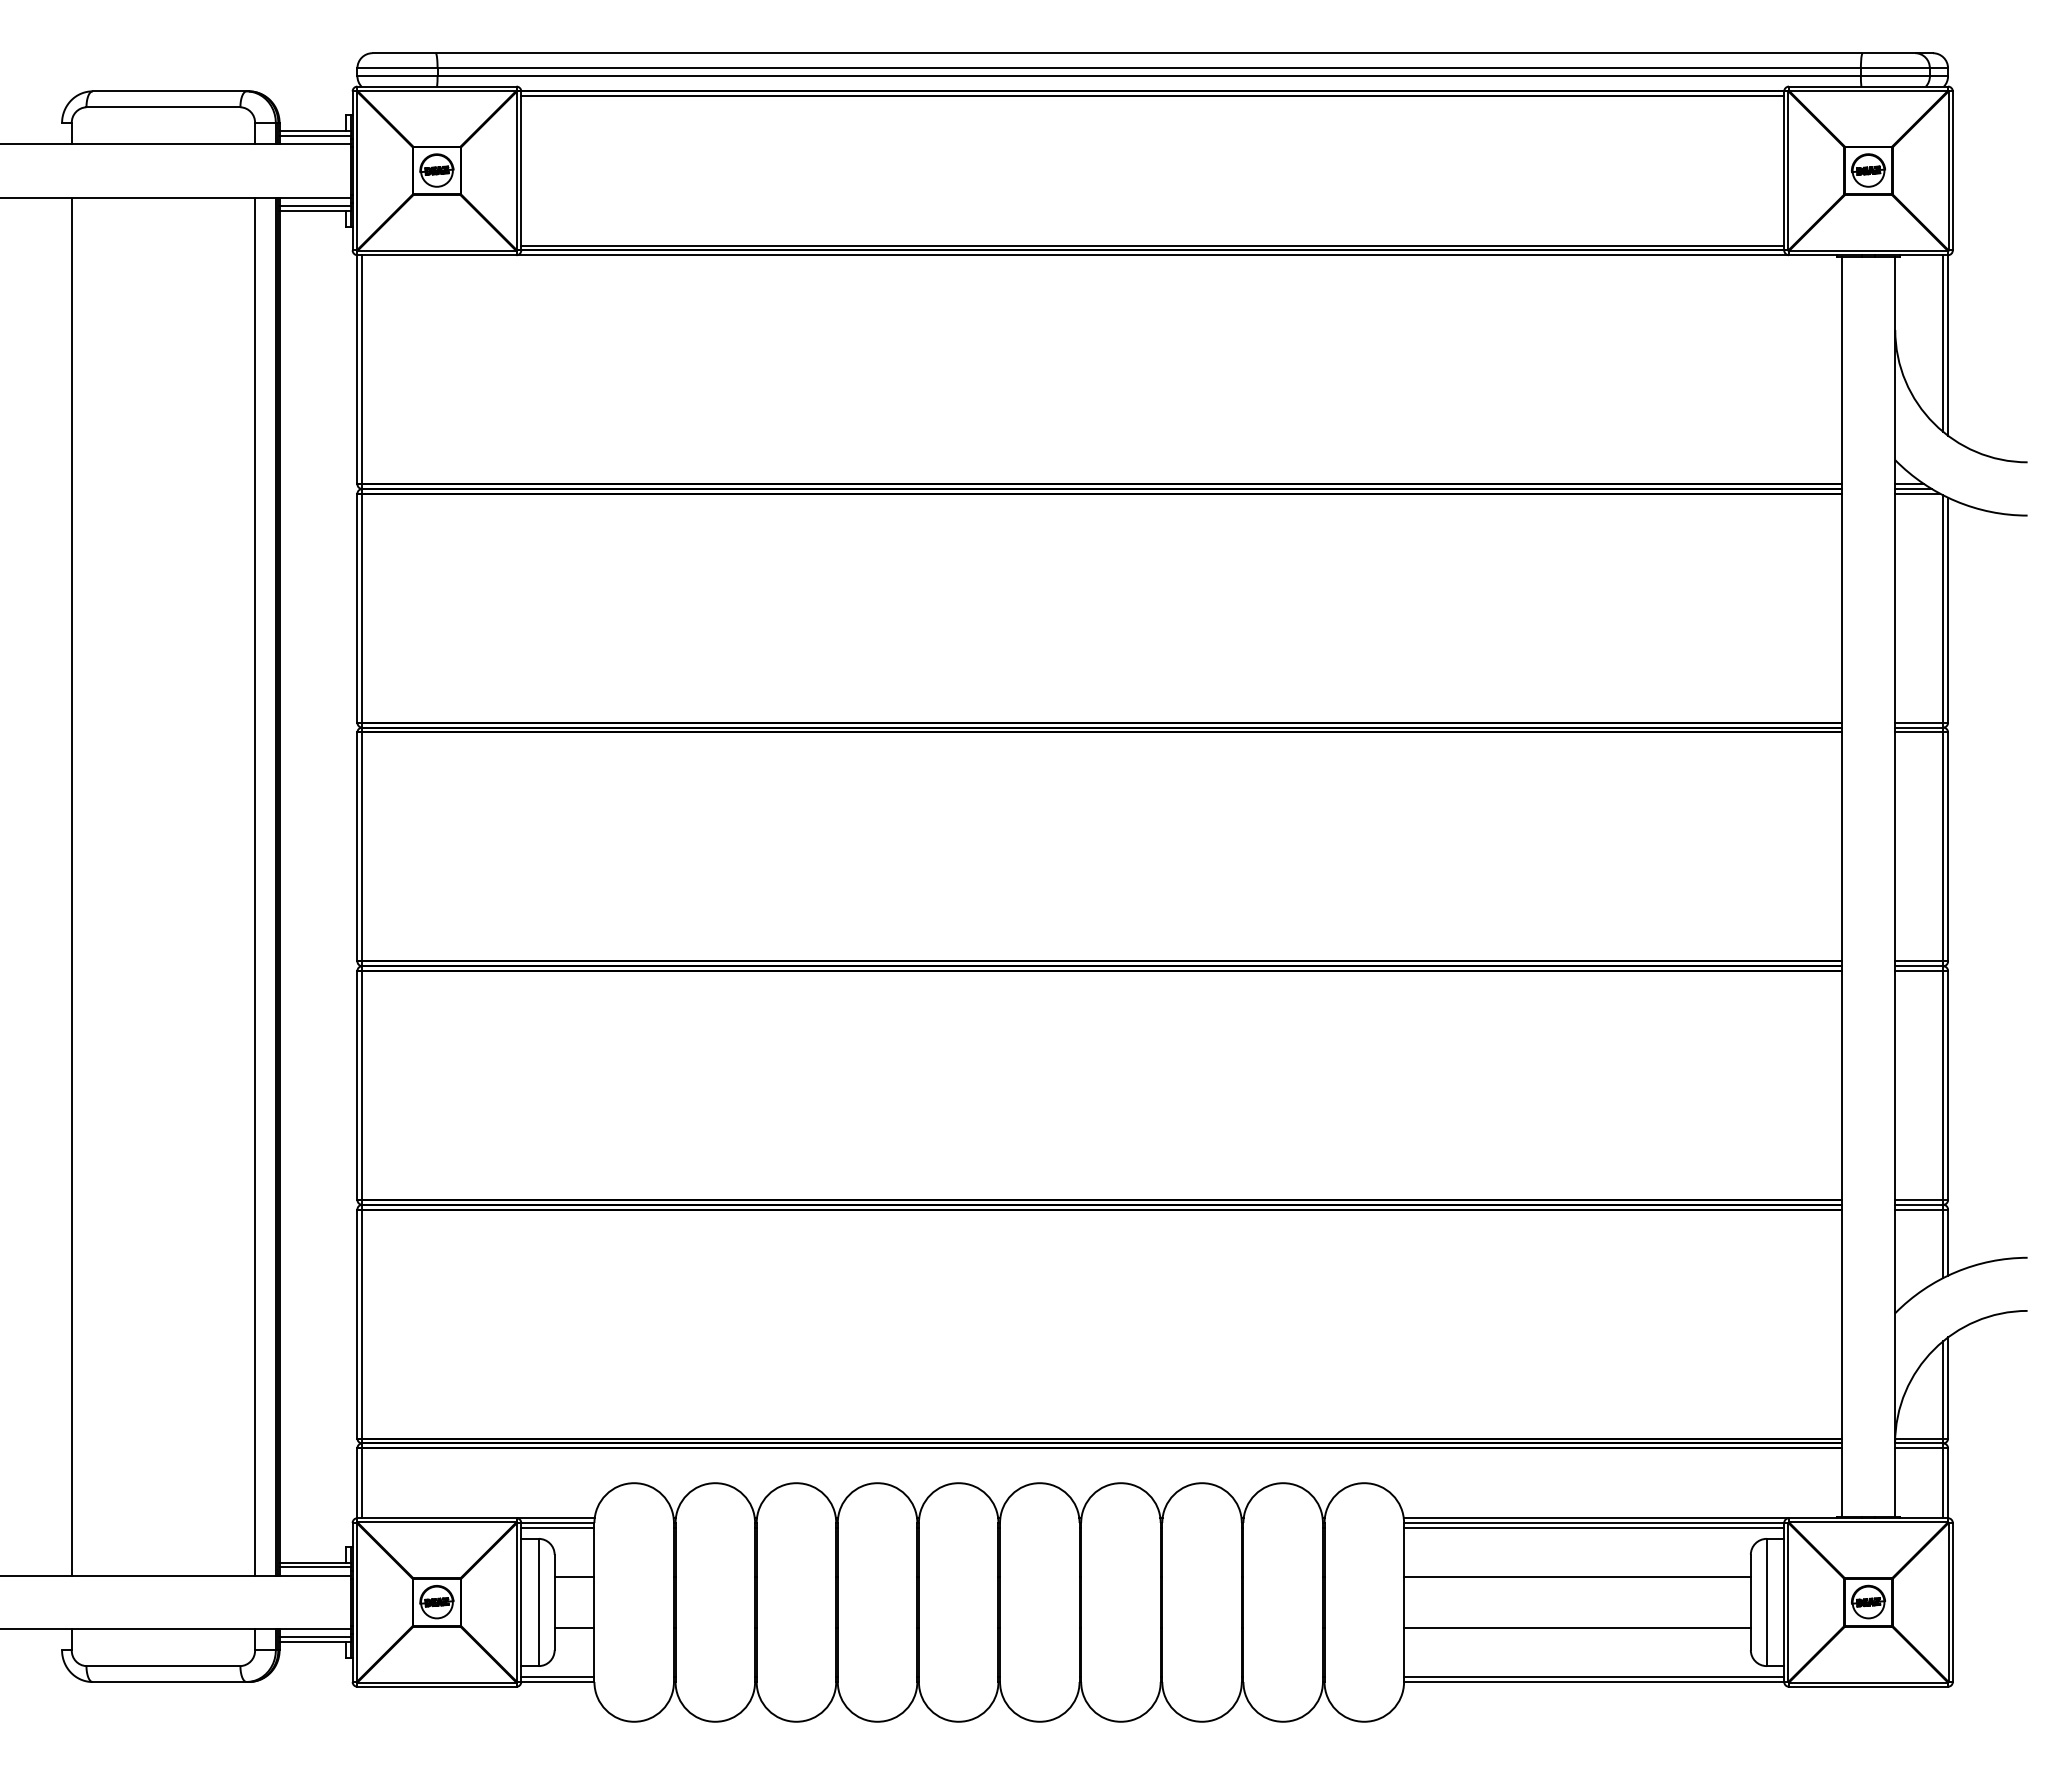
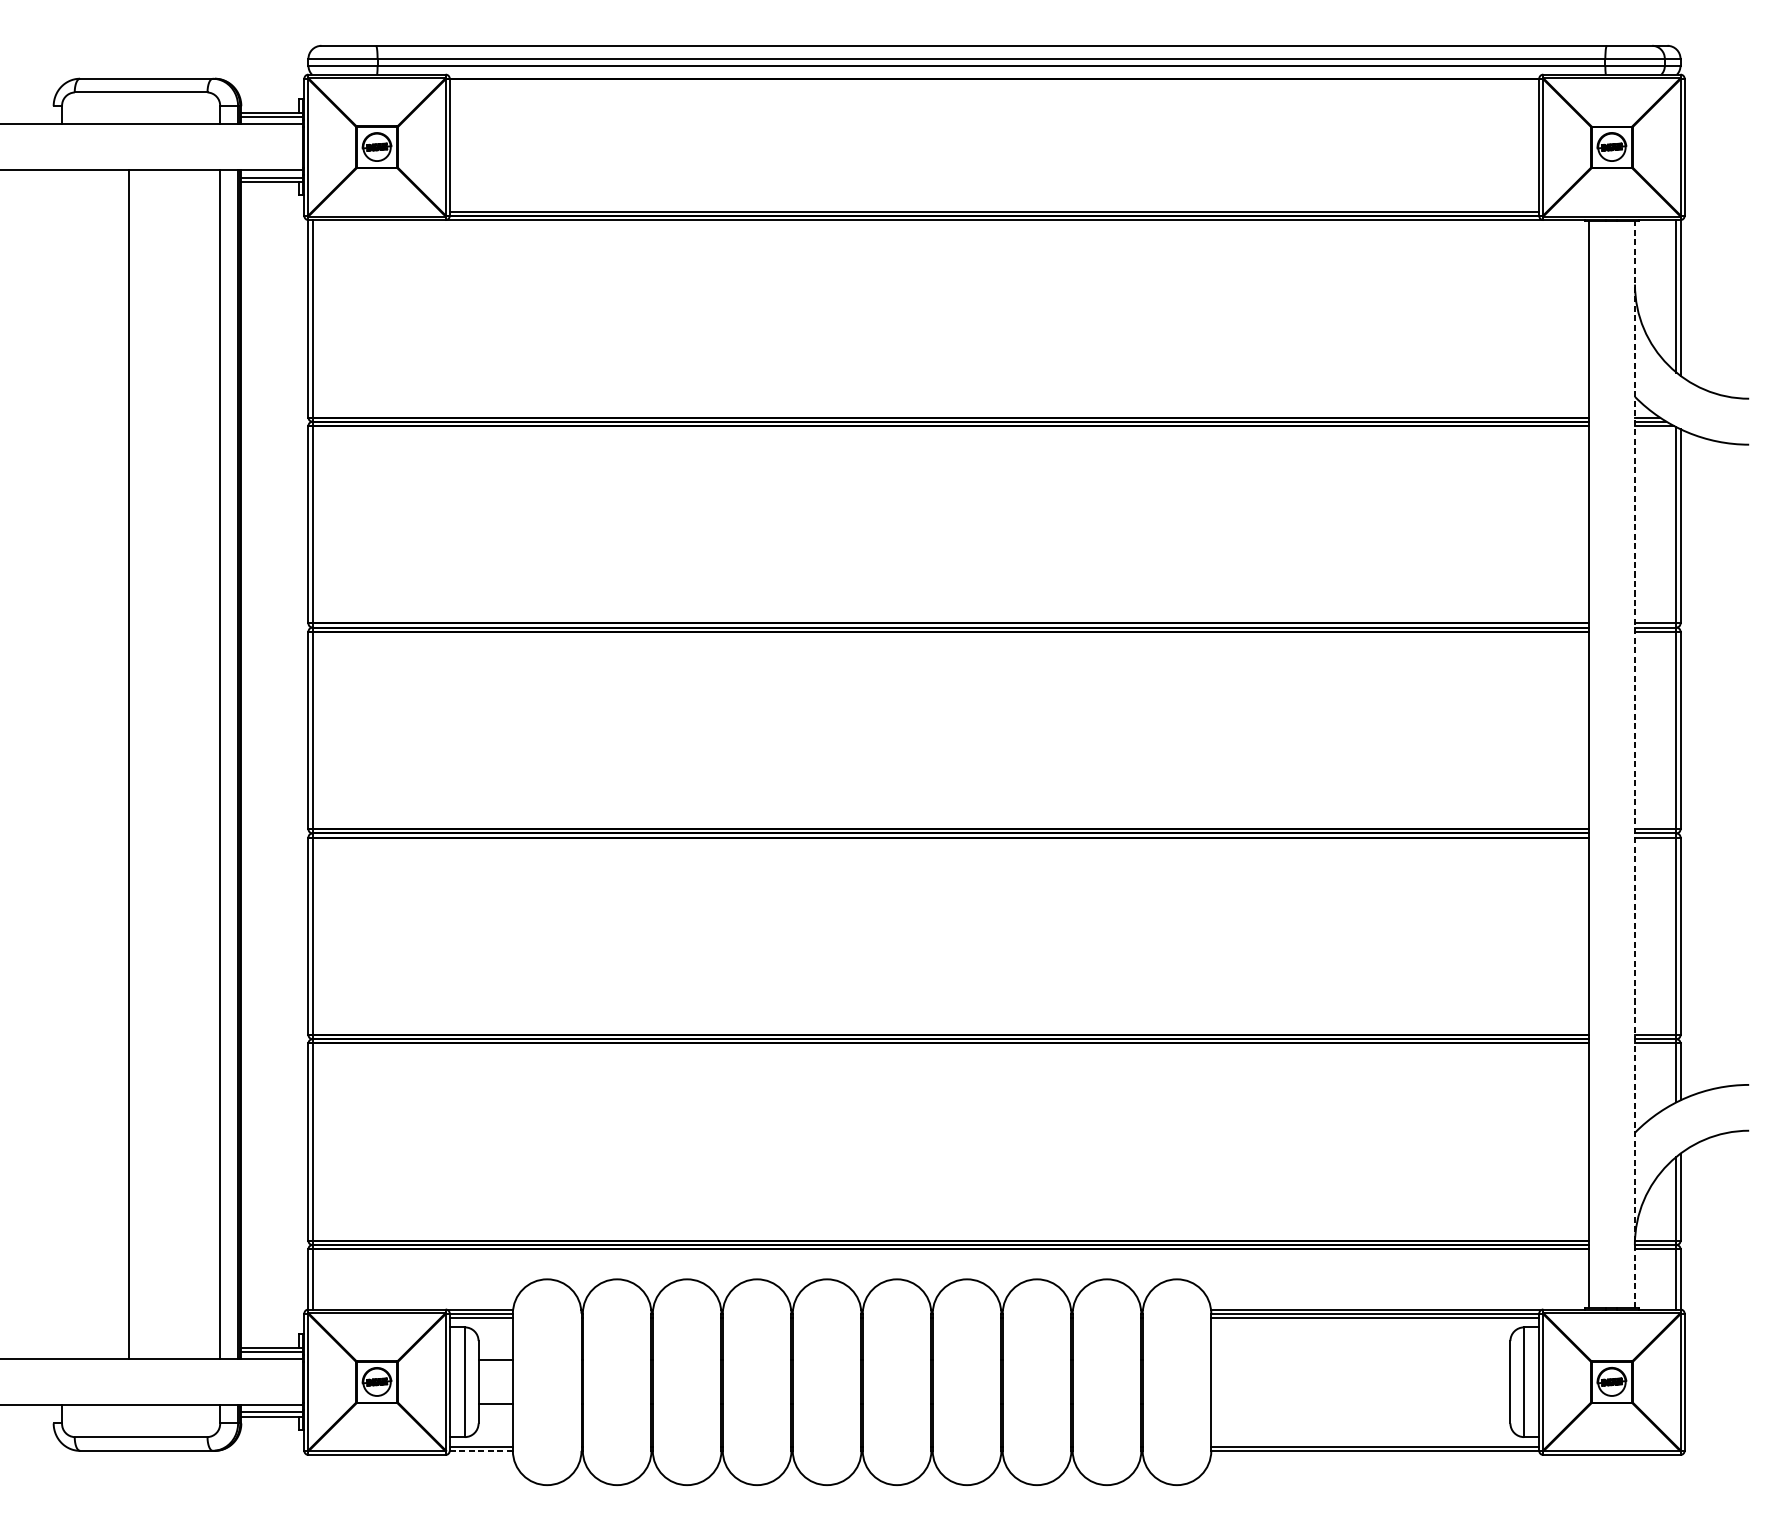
line: (1152, 96) -> (994, 83), removed
line: (71, 886) -> (129, 764), moved
line: (1895, 886) -> (1635, 764), solid -> dashed
line: (1577, 1577) -> (1360, 1360), removed
line: (1577, 1627) -> (1360, 1403), removed
line: (555, 1682) -> (479, 1451), solid -> dashed

